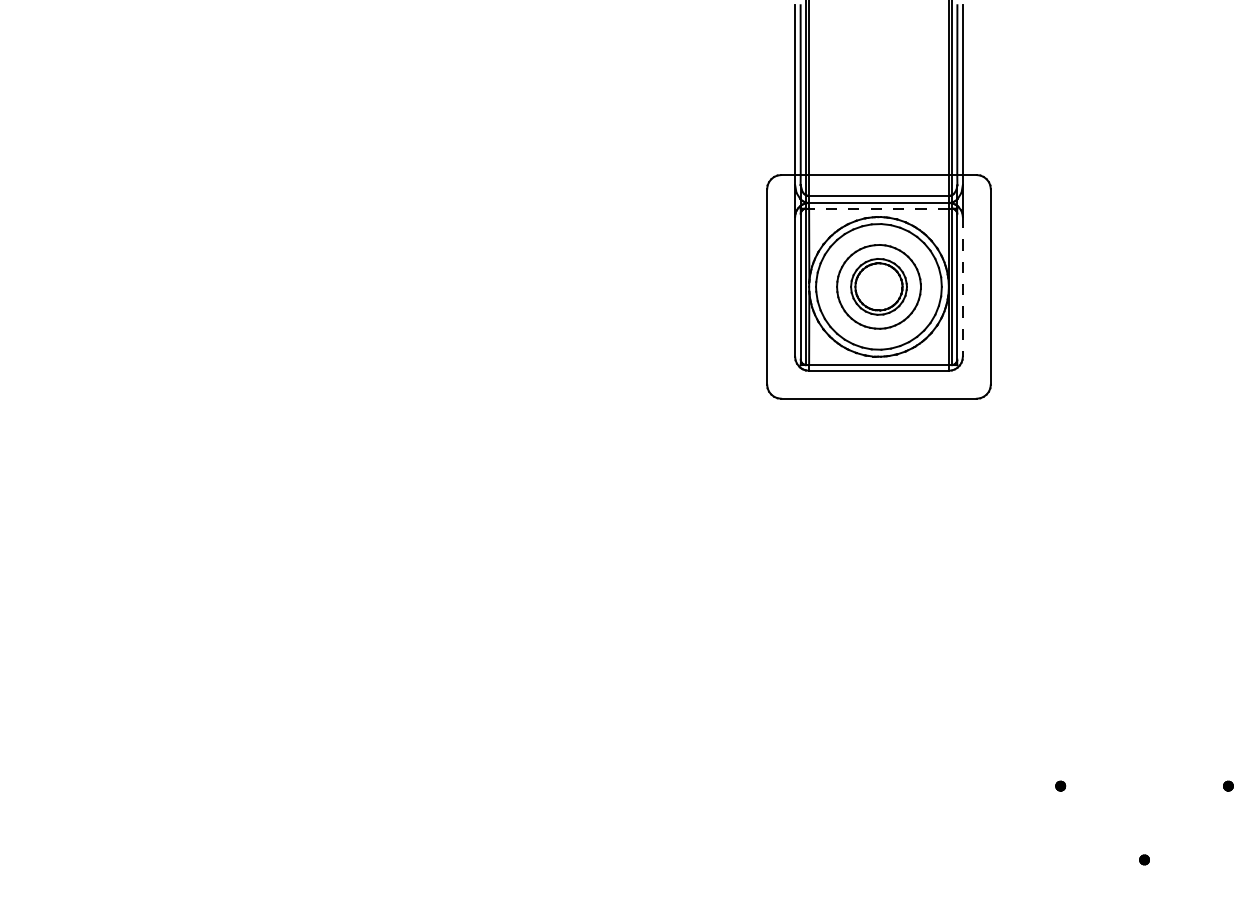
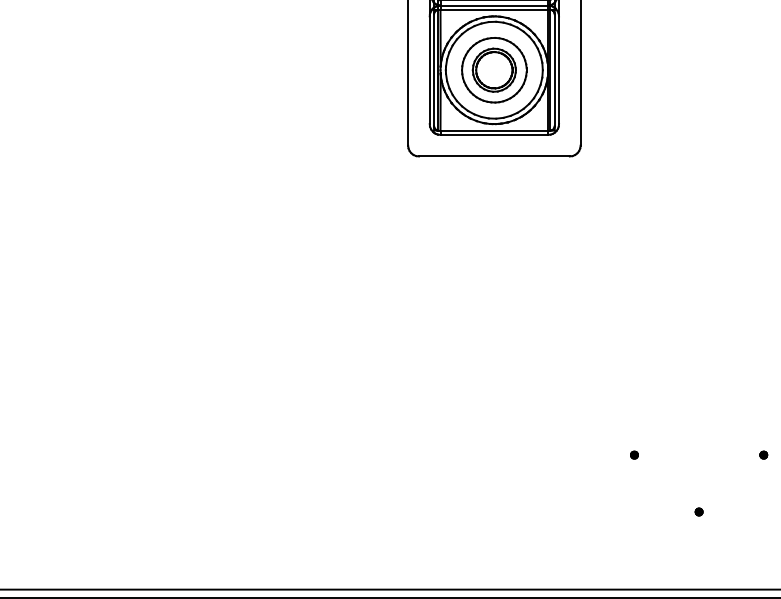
line: (879, 208) -> (494, 9), dashed -> solid
line: (962, 286) -> (558, 69), dashed -> solid

